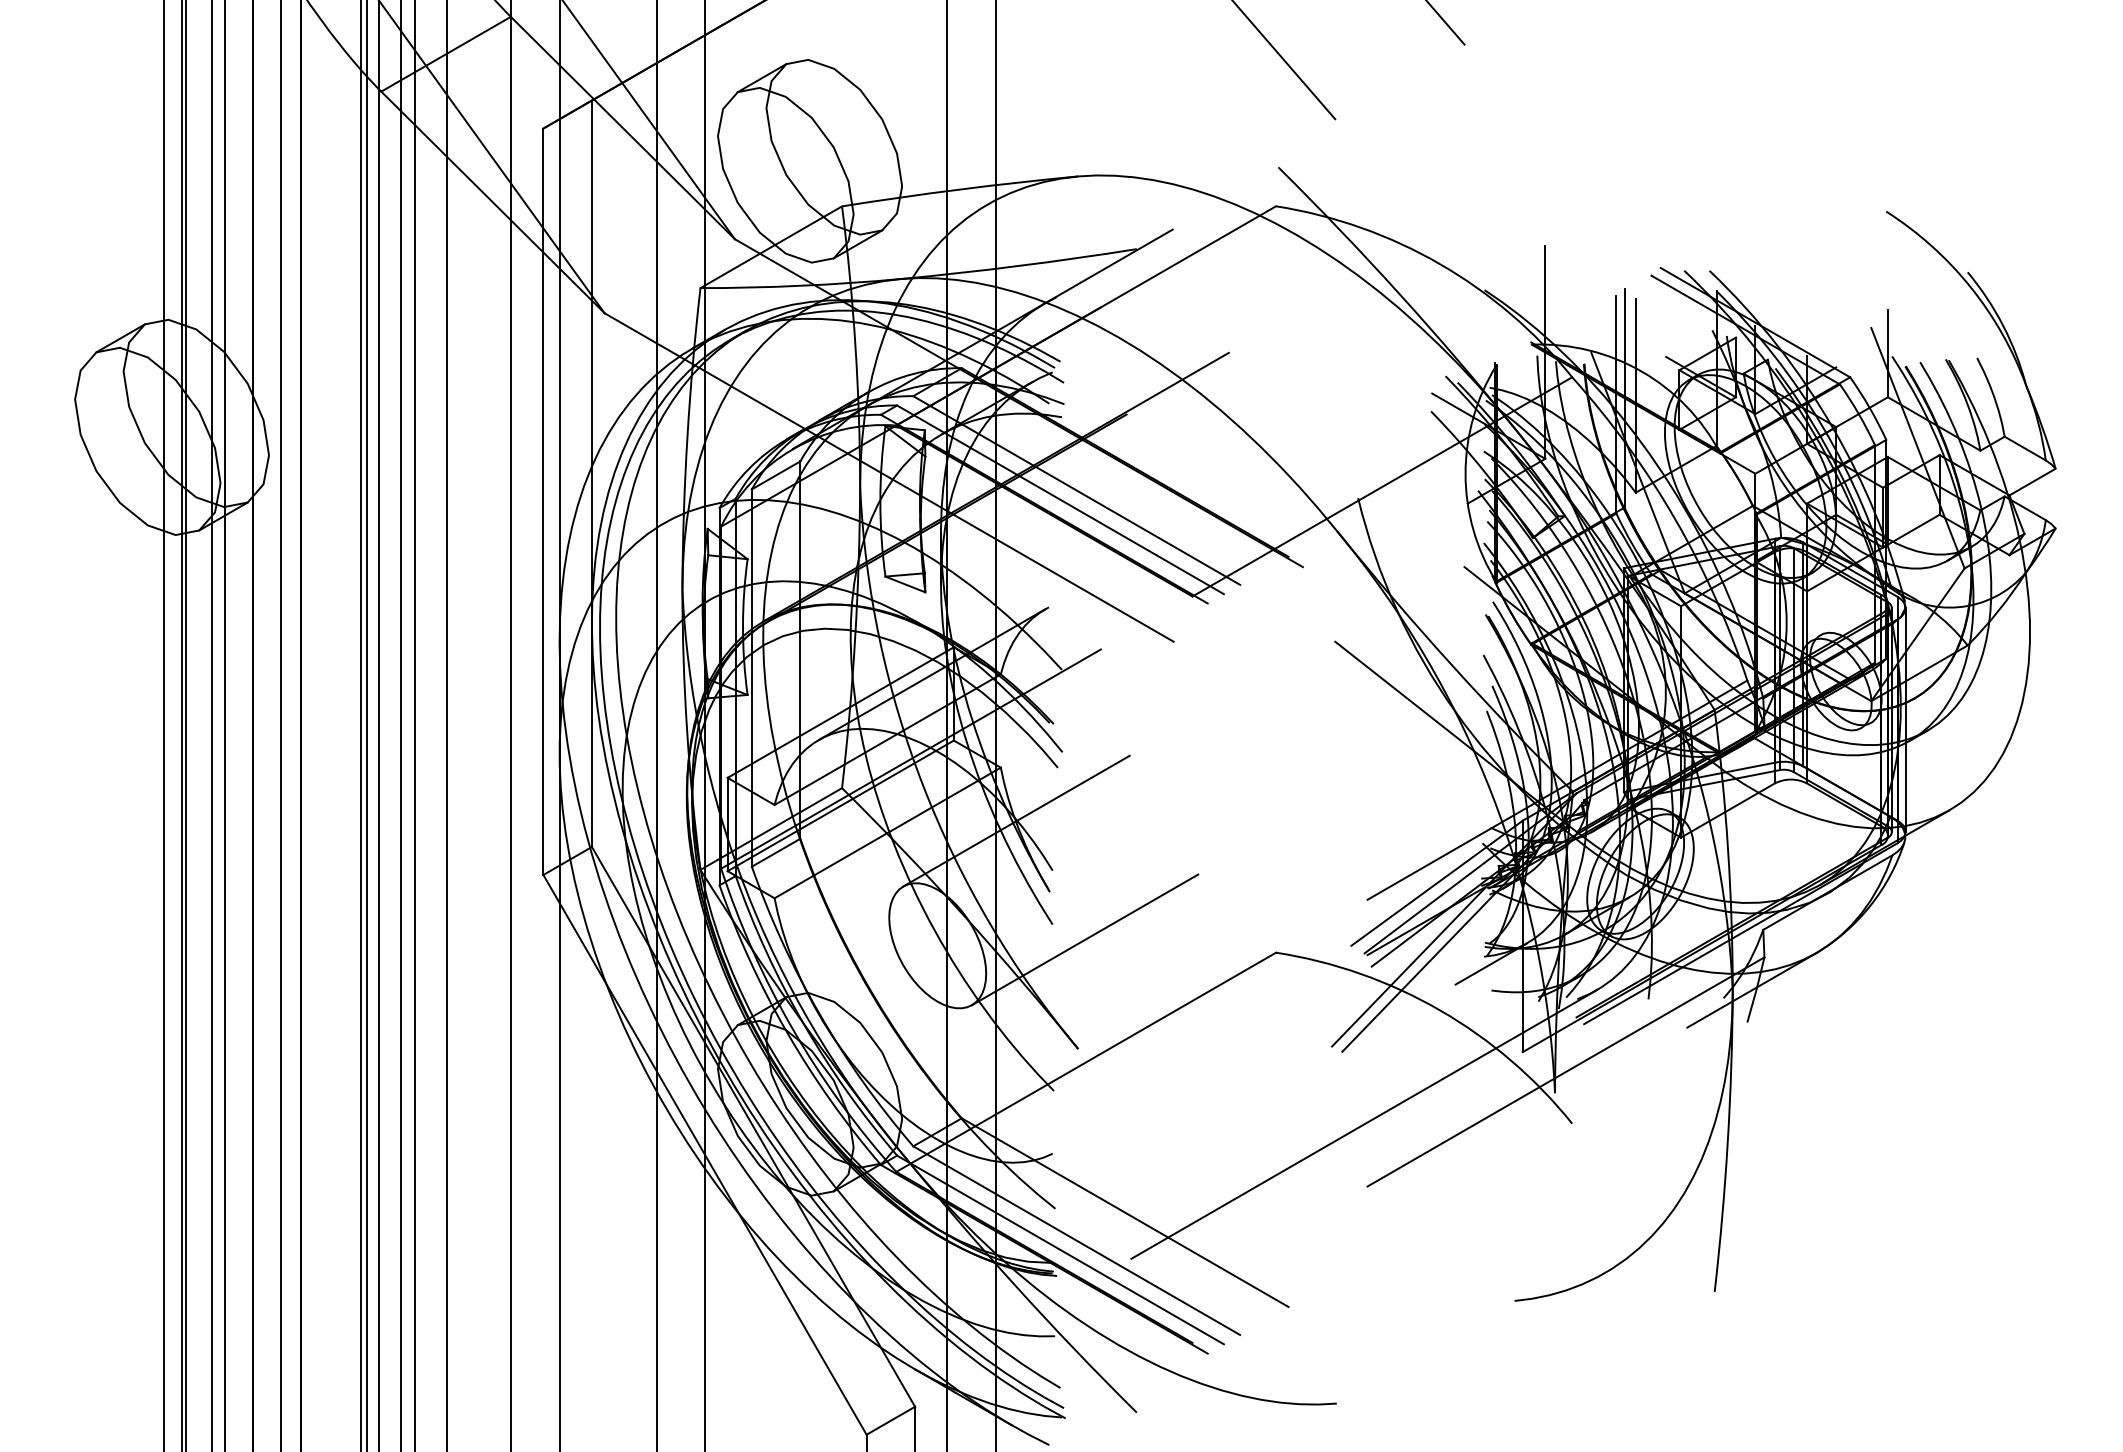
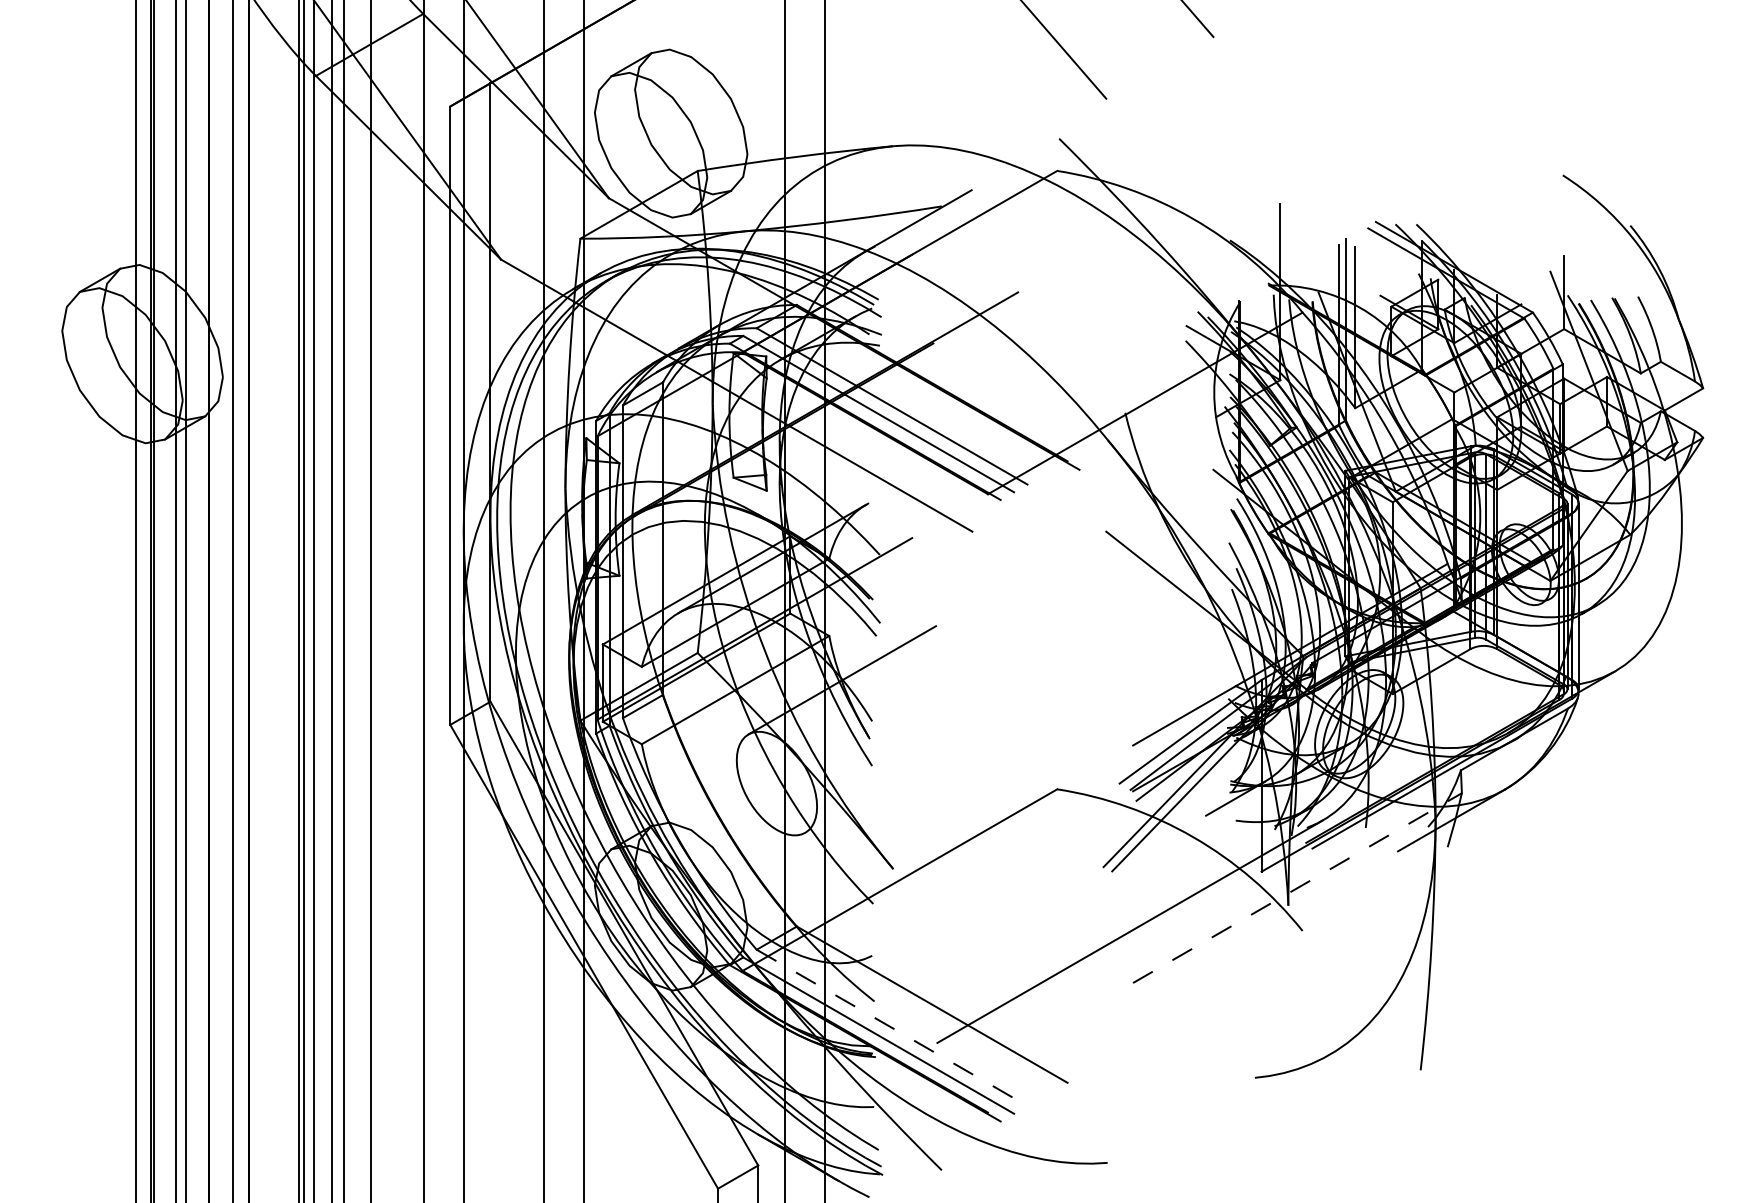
line: (1085, 939) -> (899, 778), removed
line: (1566, 1071) -> (1297, 887), solid -> dashed
line: (1076, 1240) -> (891, 1027), solid -> dashed

